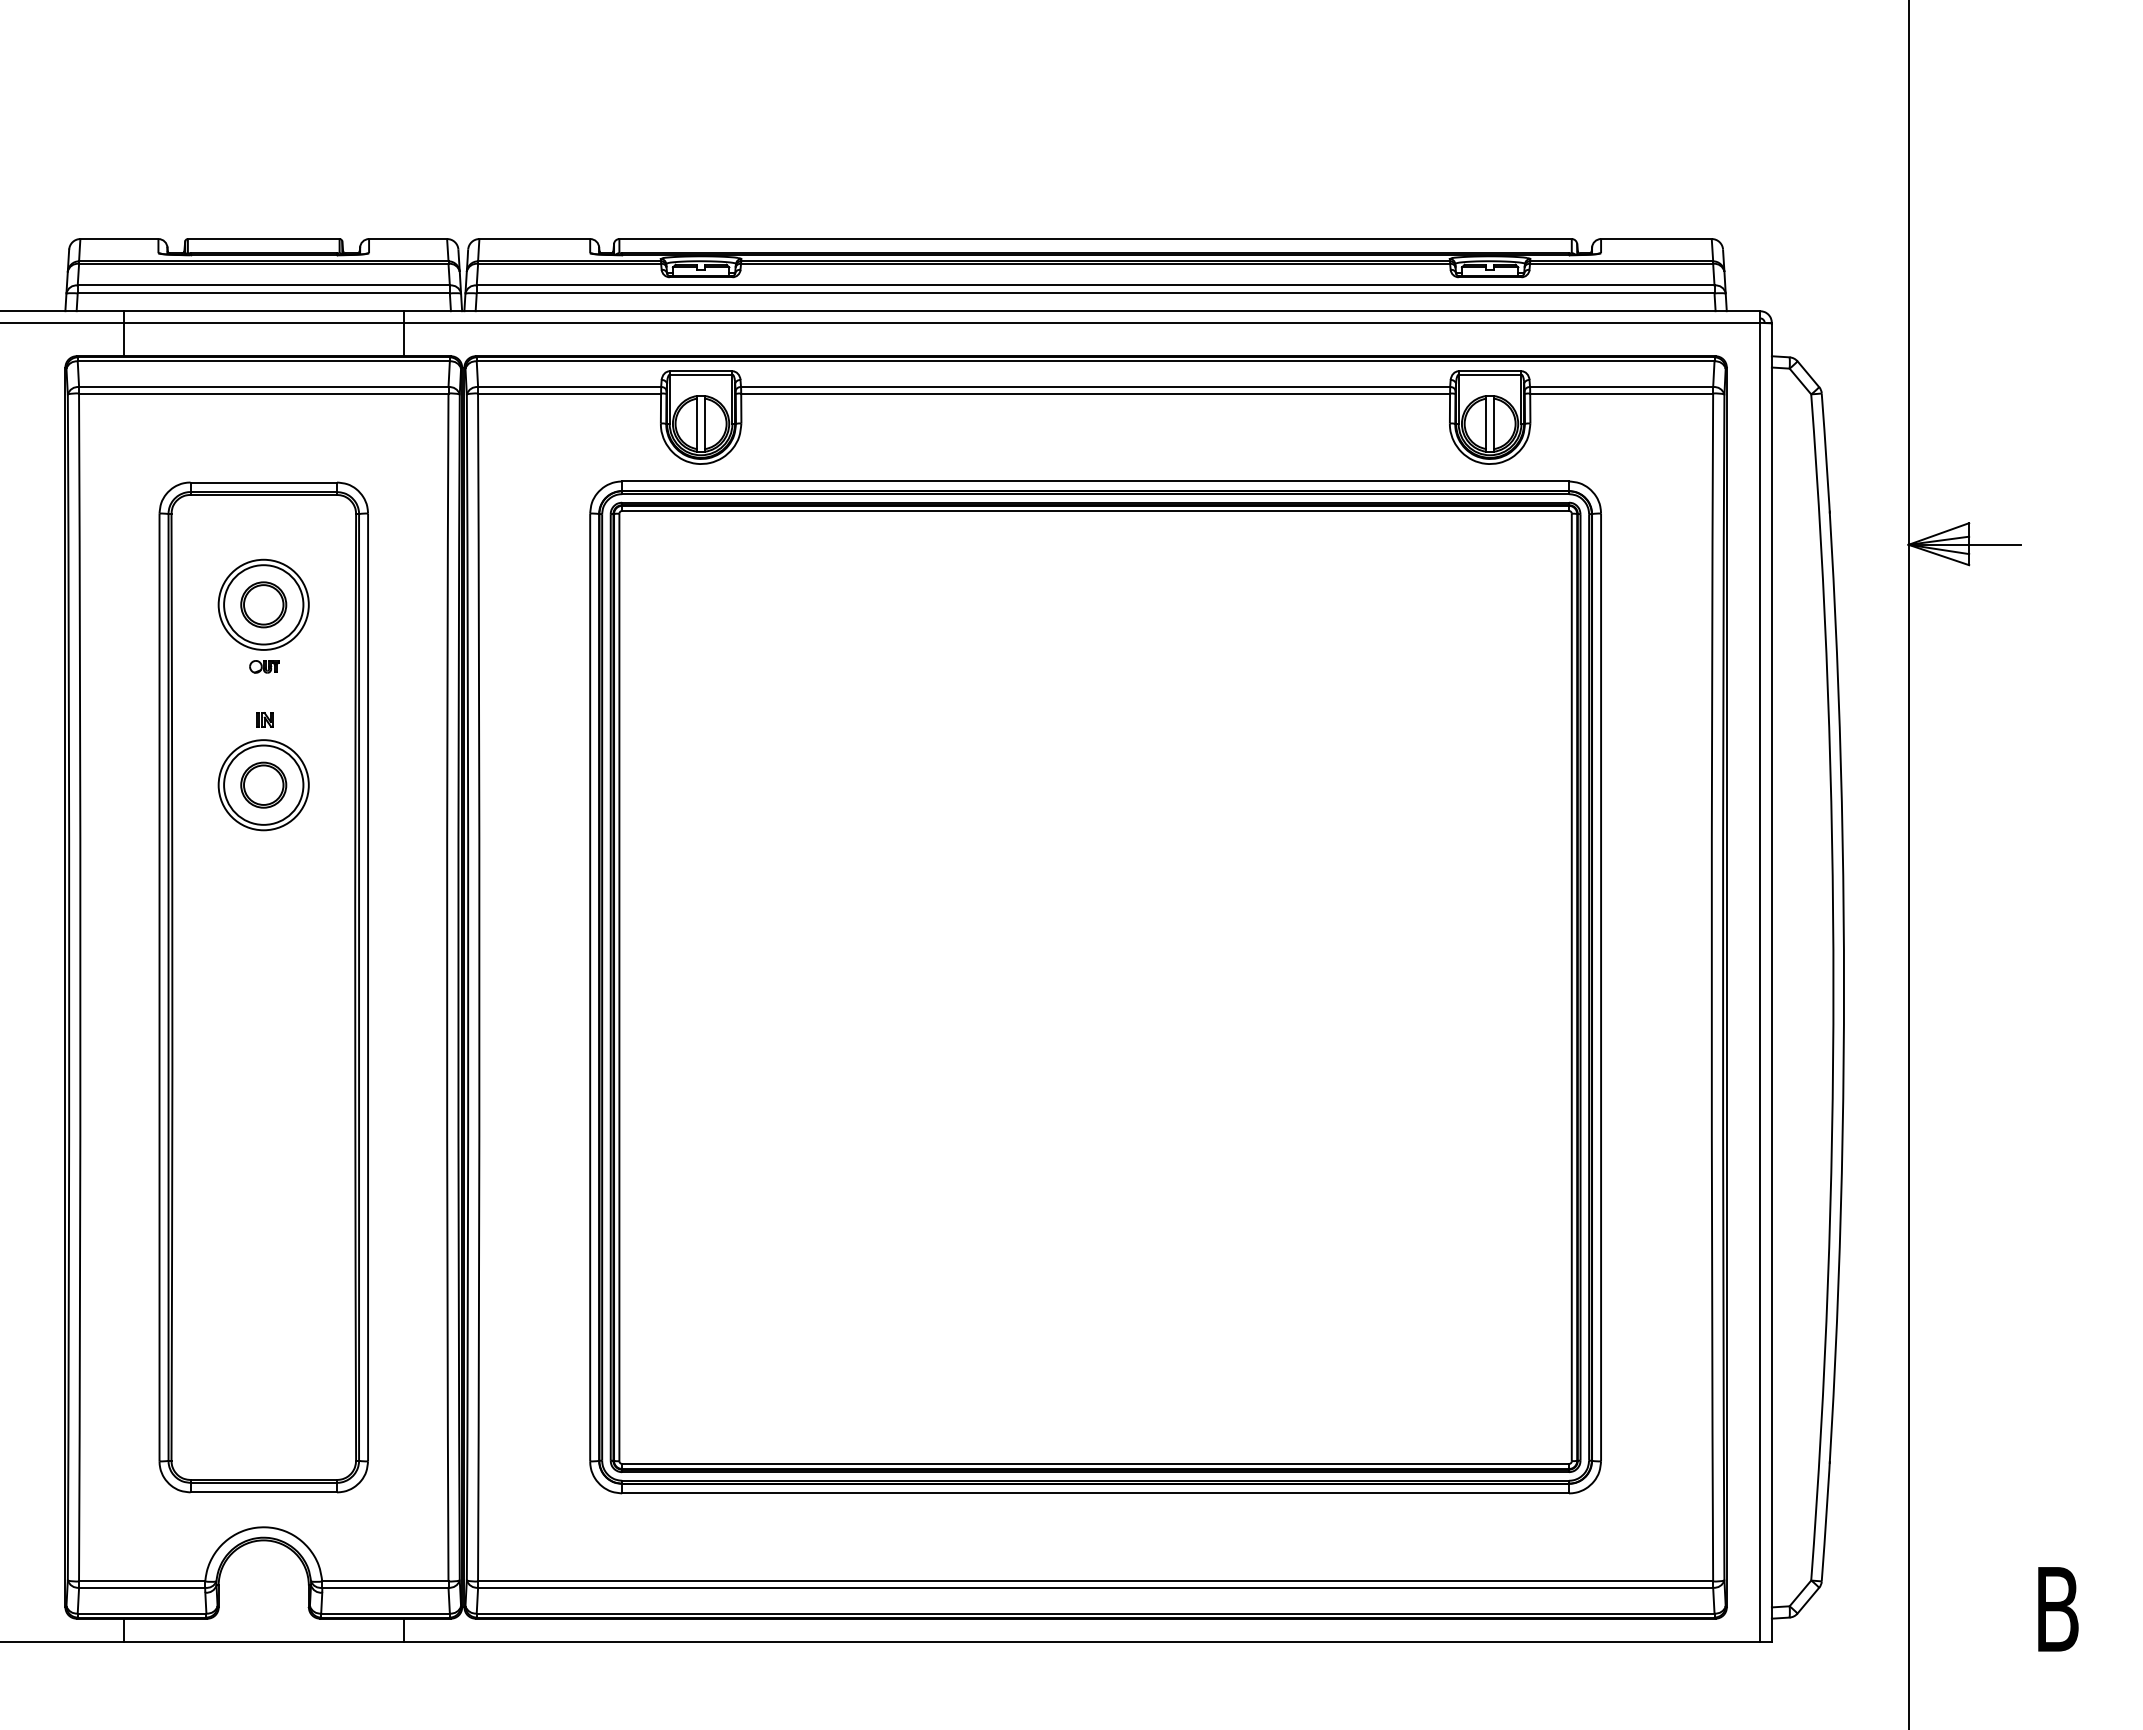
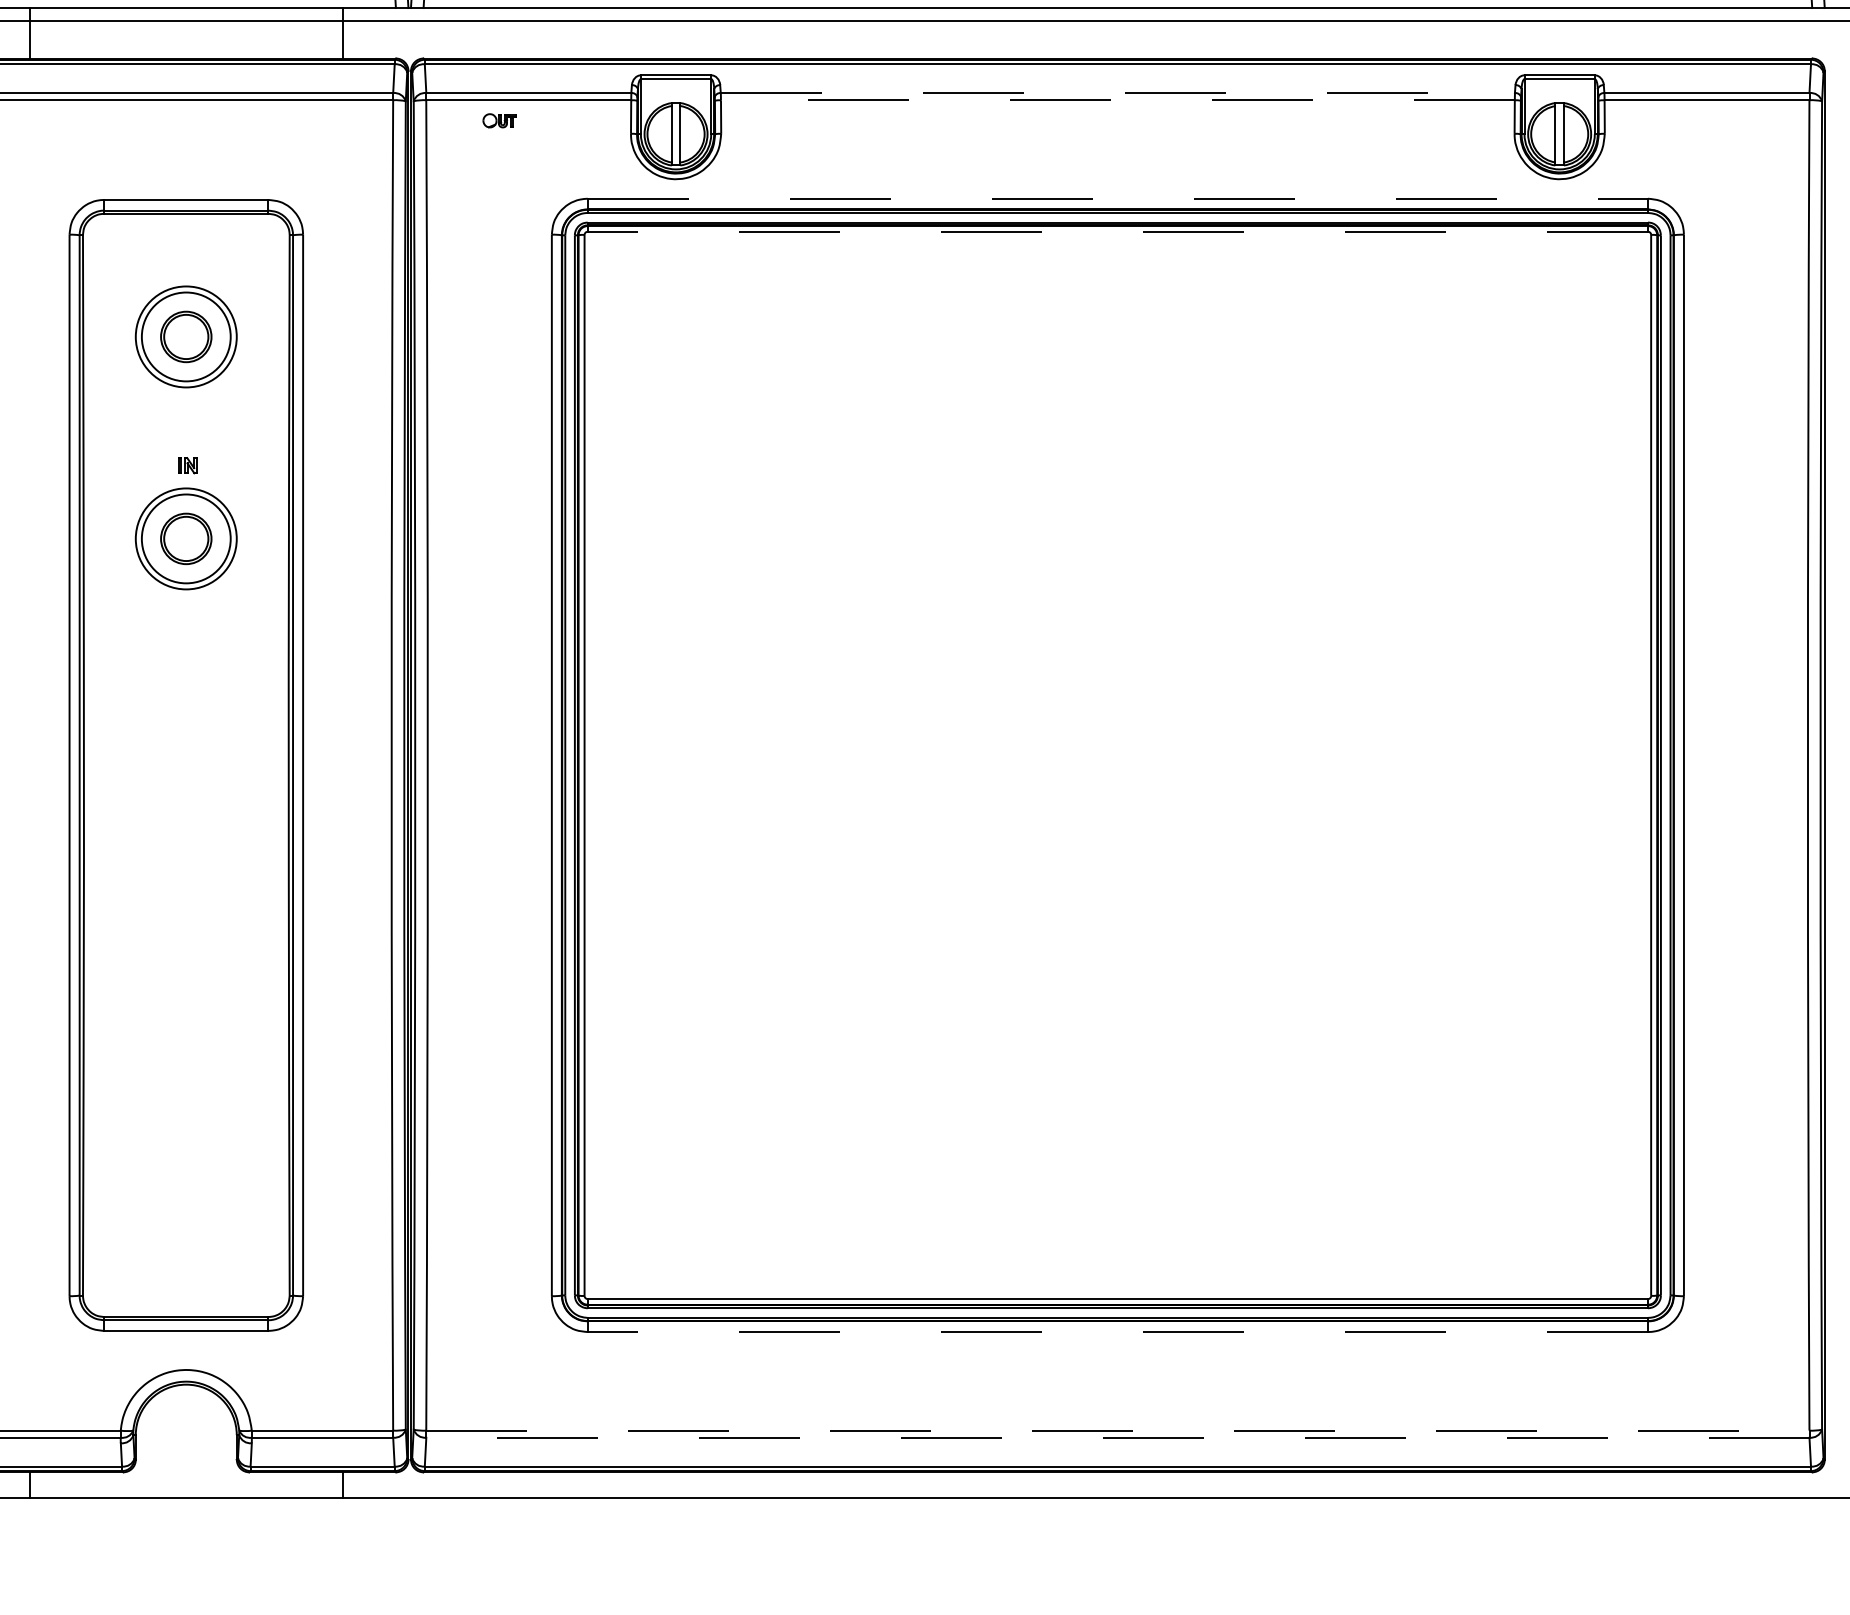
line: (1095, 387) -> (1117, 93), solid -> dashed
line: (1095, 393) -> (1117, 100), solid -> dashed
line: (1096, 481) -> (1118, 198), solid -> dashed
line: (1095, 511) -> (1117, 232), solid -> dashed
part: (264, 666) -> (499, 120), moved
line: (1095, 1493) -> (1117, 1332), solid -> dashed
line: (1095, 1581) -> (1117, 1430), solid -> dashed
line: (1095, 1587) -> (1117, 1437), solid -> dashed

